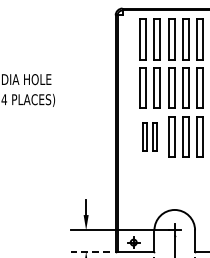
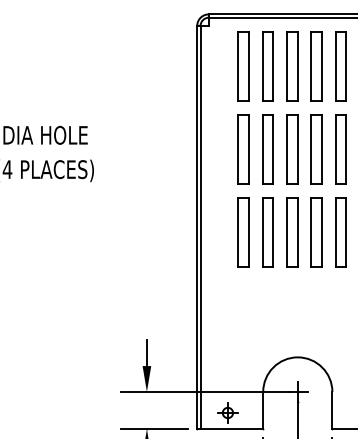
part: (149, 136) -> (254, 232), size x1.43
line: (90, 252) -> (154, 429), dashed -> solid

